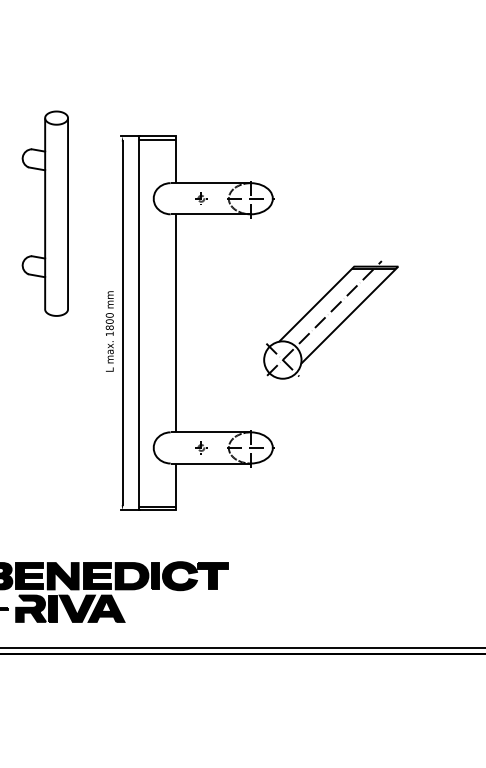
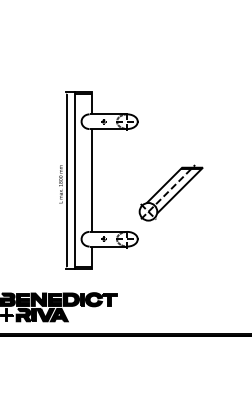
part: (45, 213) -> (30, 128), removed
part: (329, 319) -> (170, 192), moved

